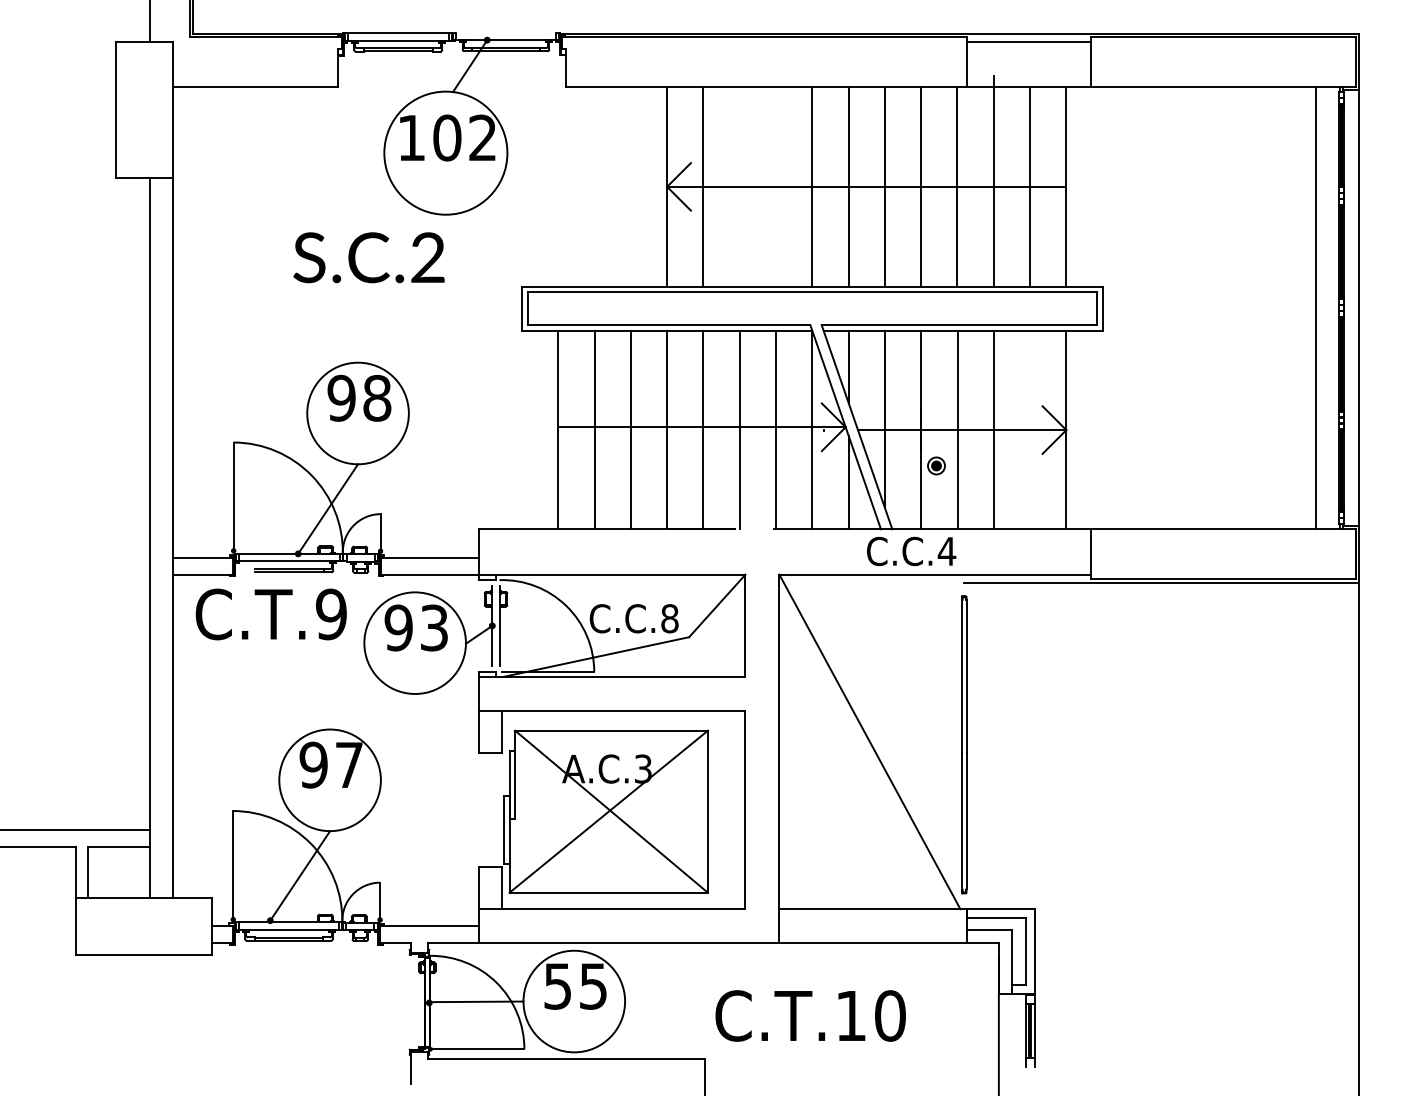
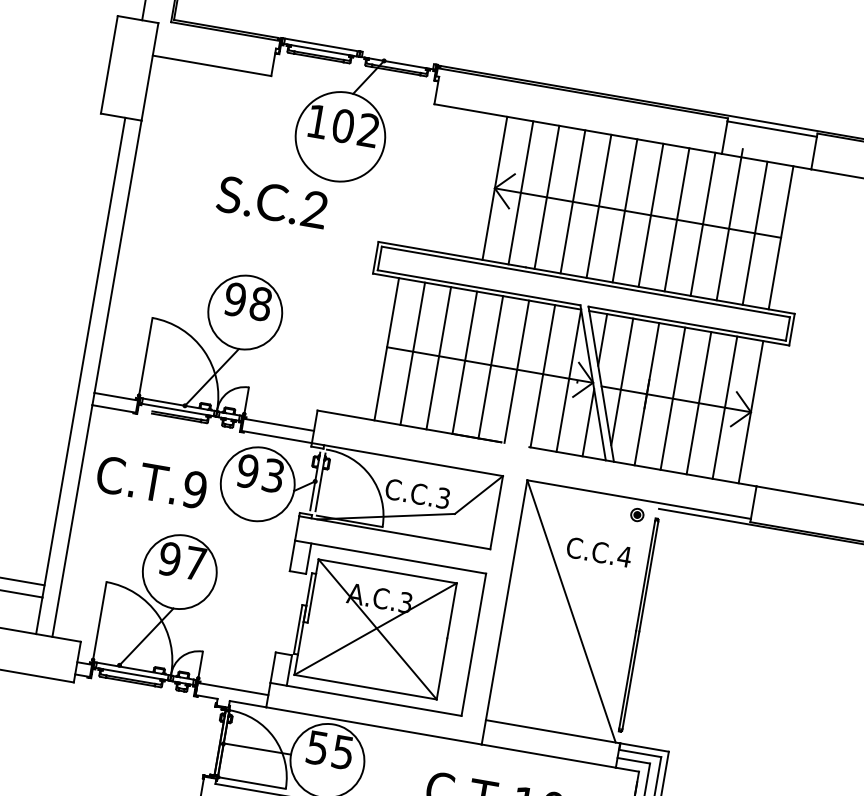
line: (739, 186) -> (546, 197), added
line: (776, 186) -> (573, 201), added
line: (1030, 429) -> (725, 407), added
part: (936, 465) -> (637, 514), moved
text: (911, 551) -> (599, 552), moved
text: (270, 614) -> (151, 482), moved
text: (669, 618) -> (443, 498), C.C.8 -> C.C.3

